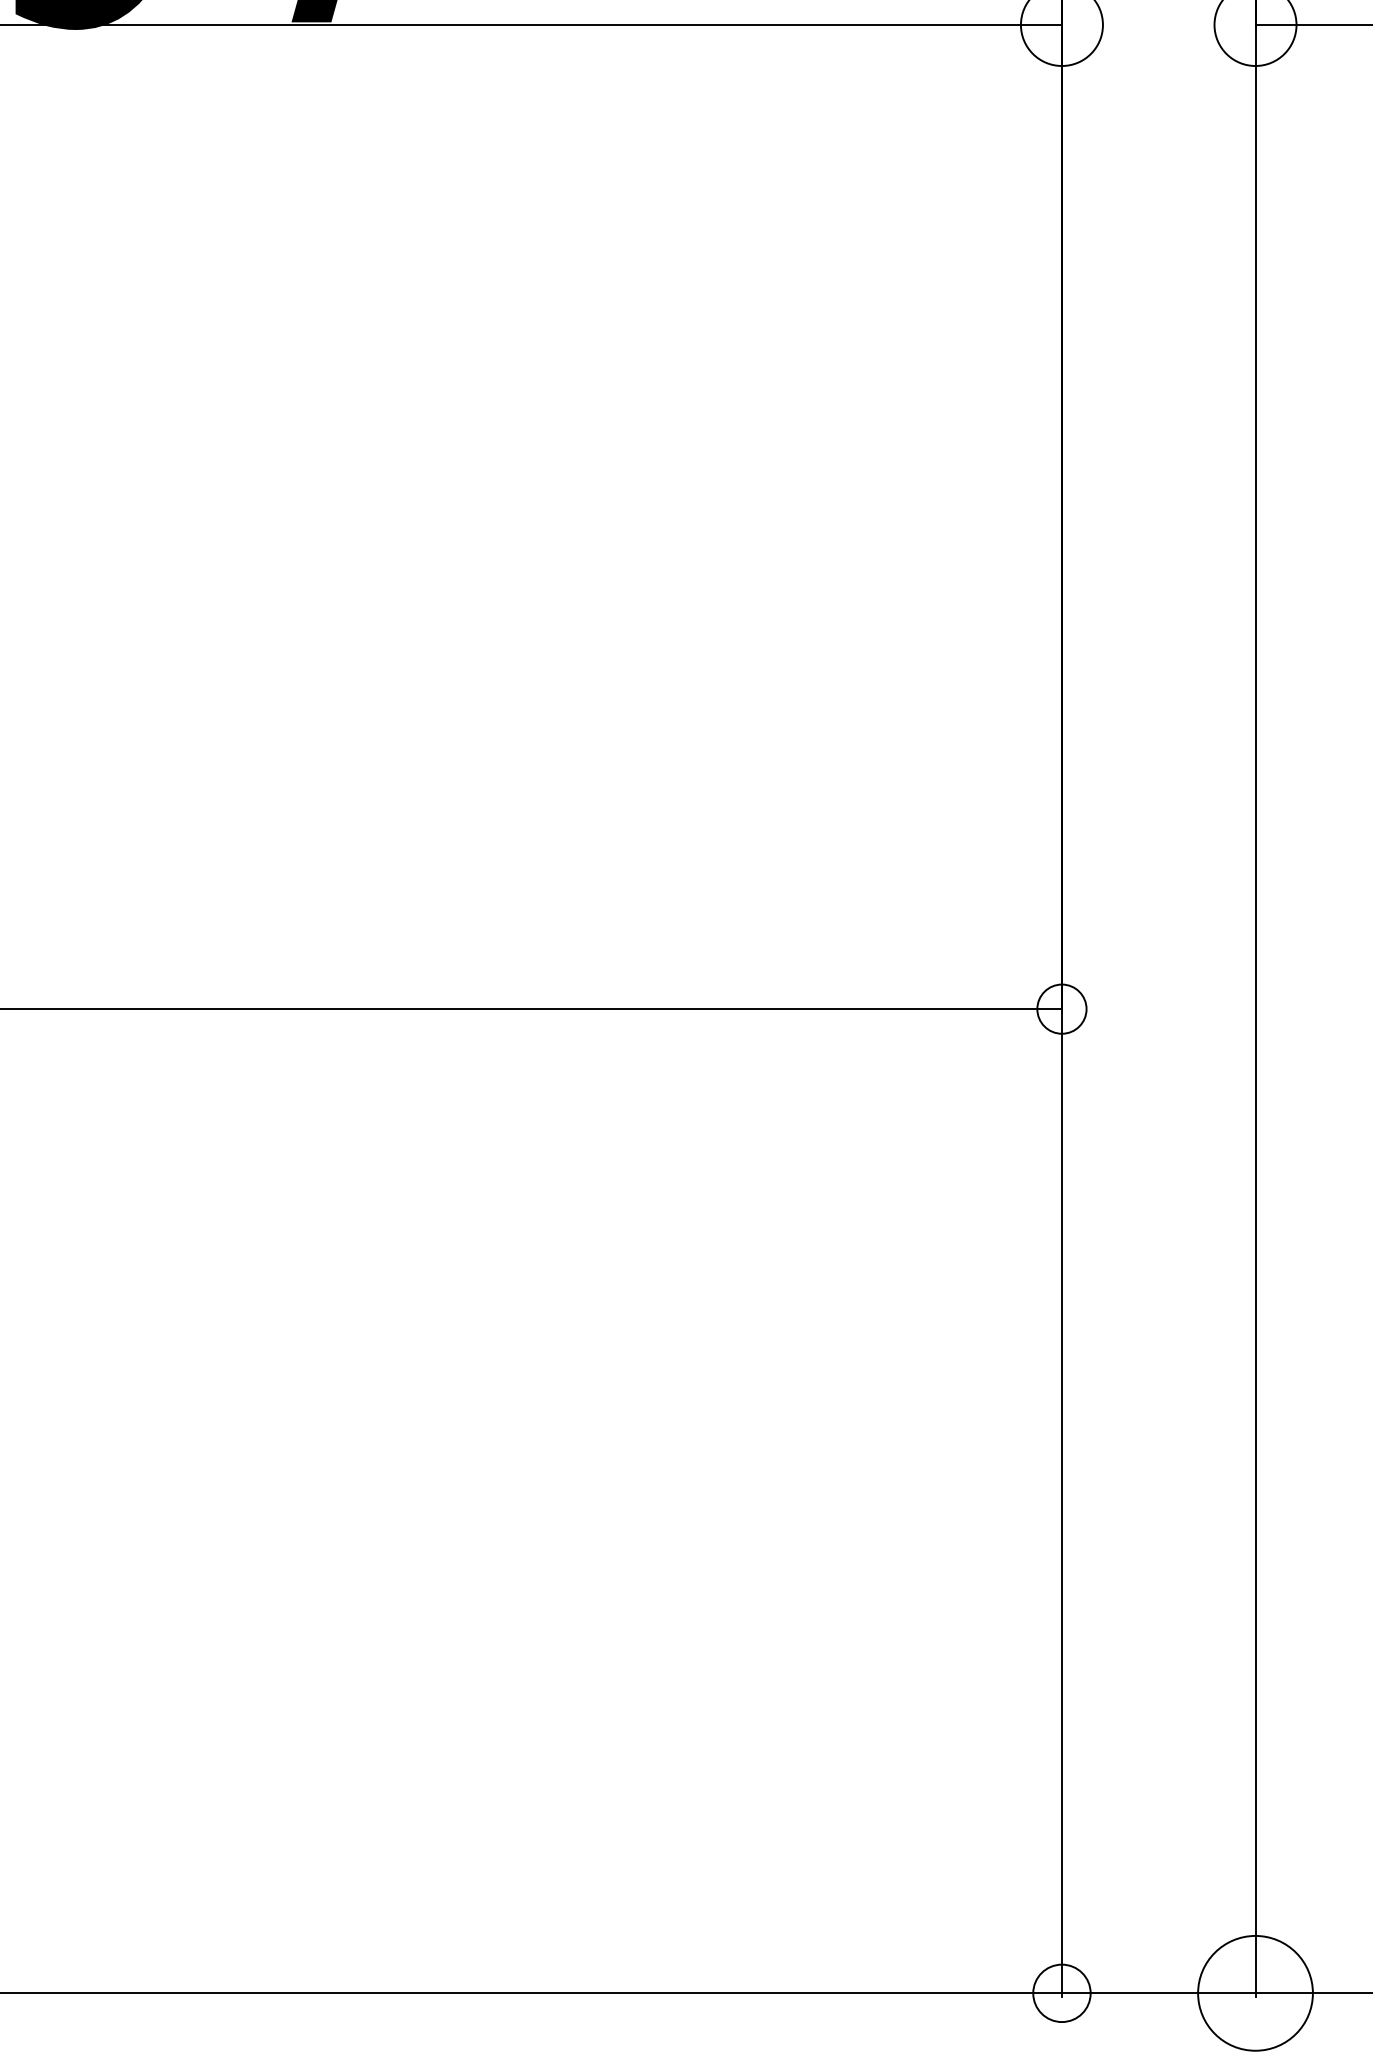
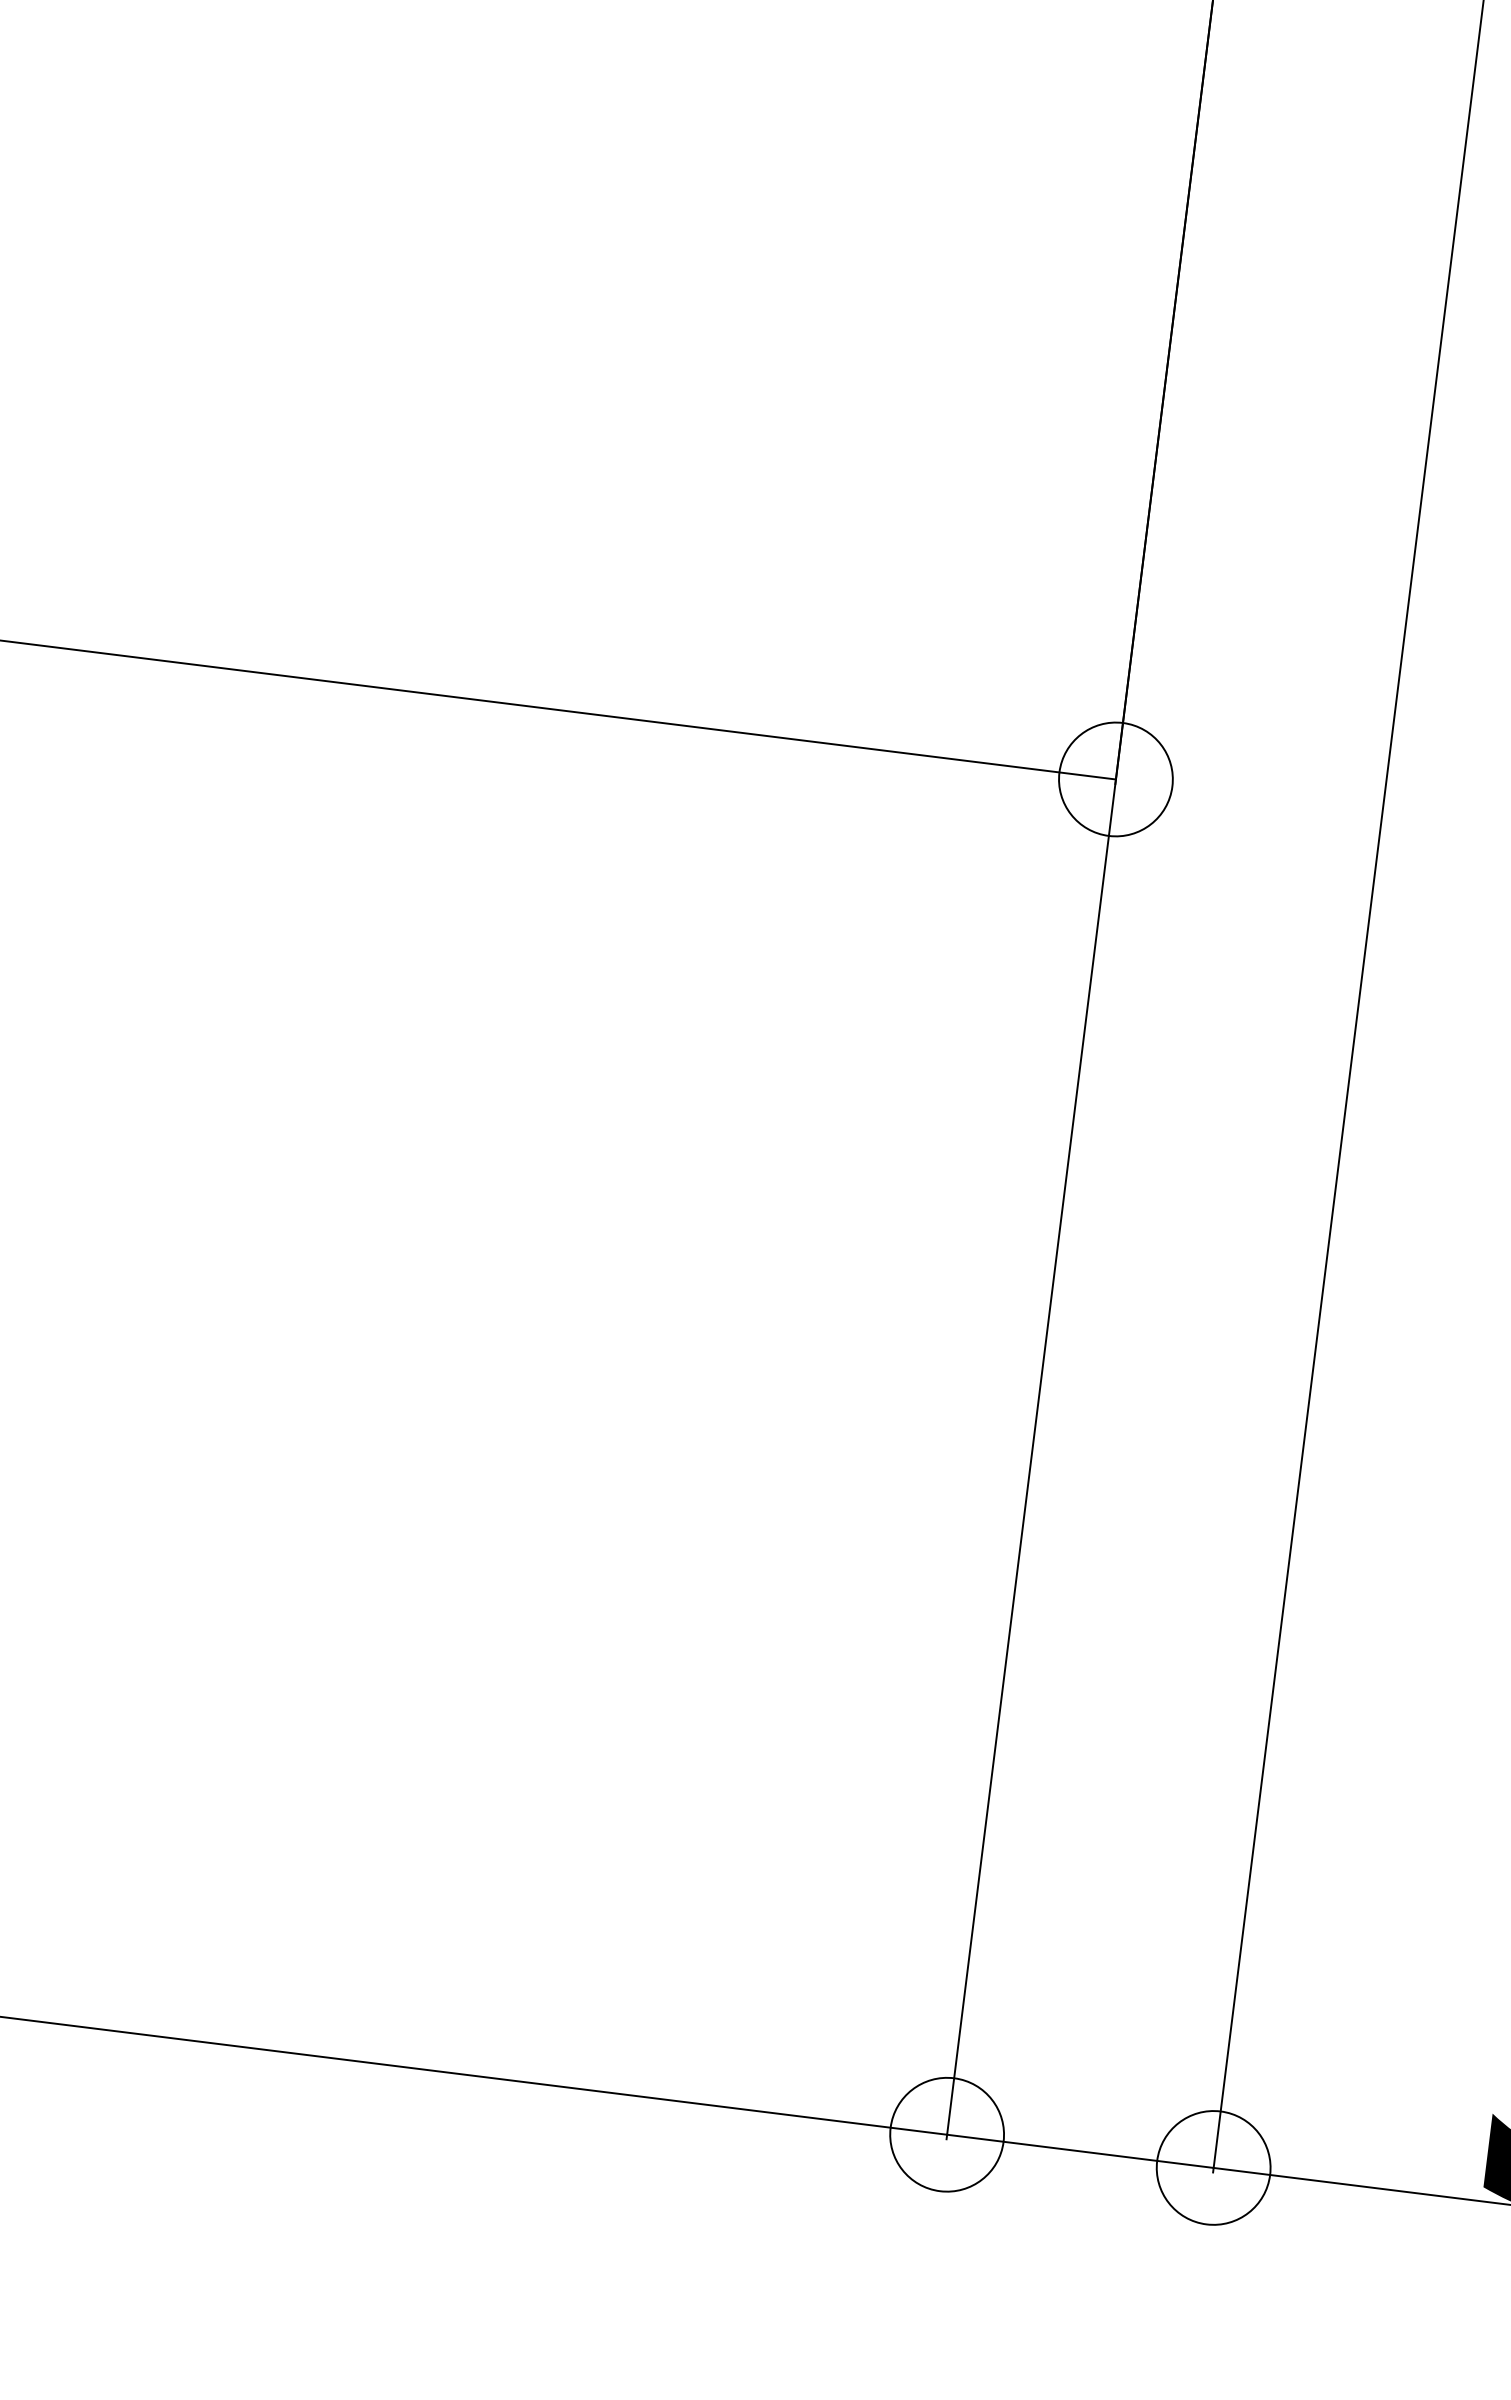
circle: (1061, 1009) -> (1115, 779), size x1.67
circle: (1061, 1993) -> (946, 2134), size x1.43
circle: (1255, 1993) -> (1213, 2168), size x0.71

